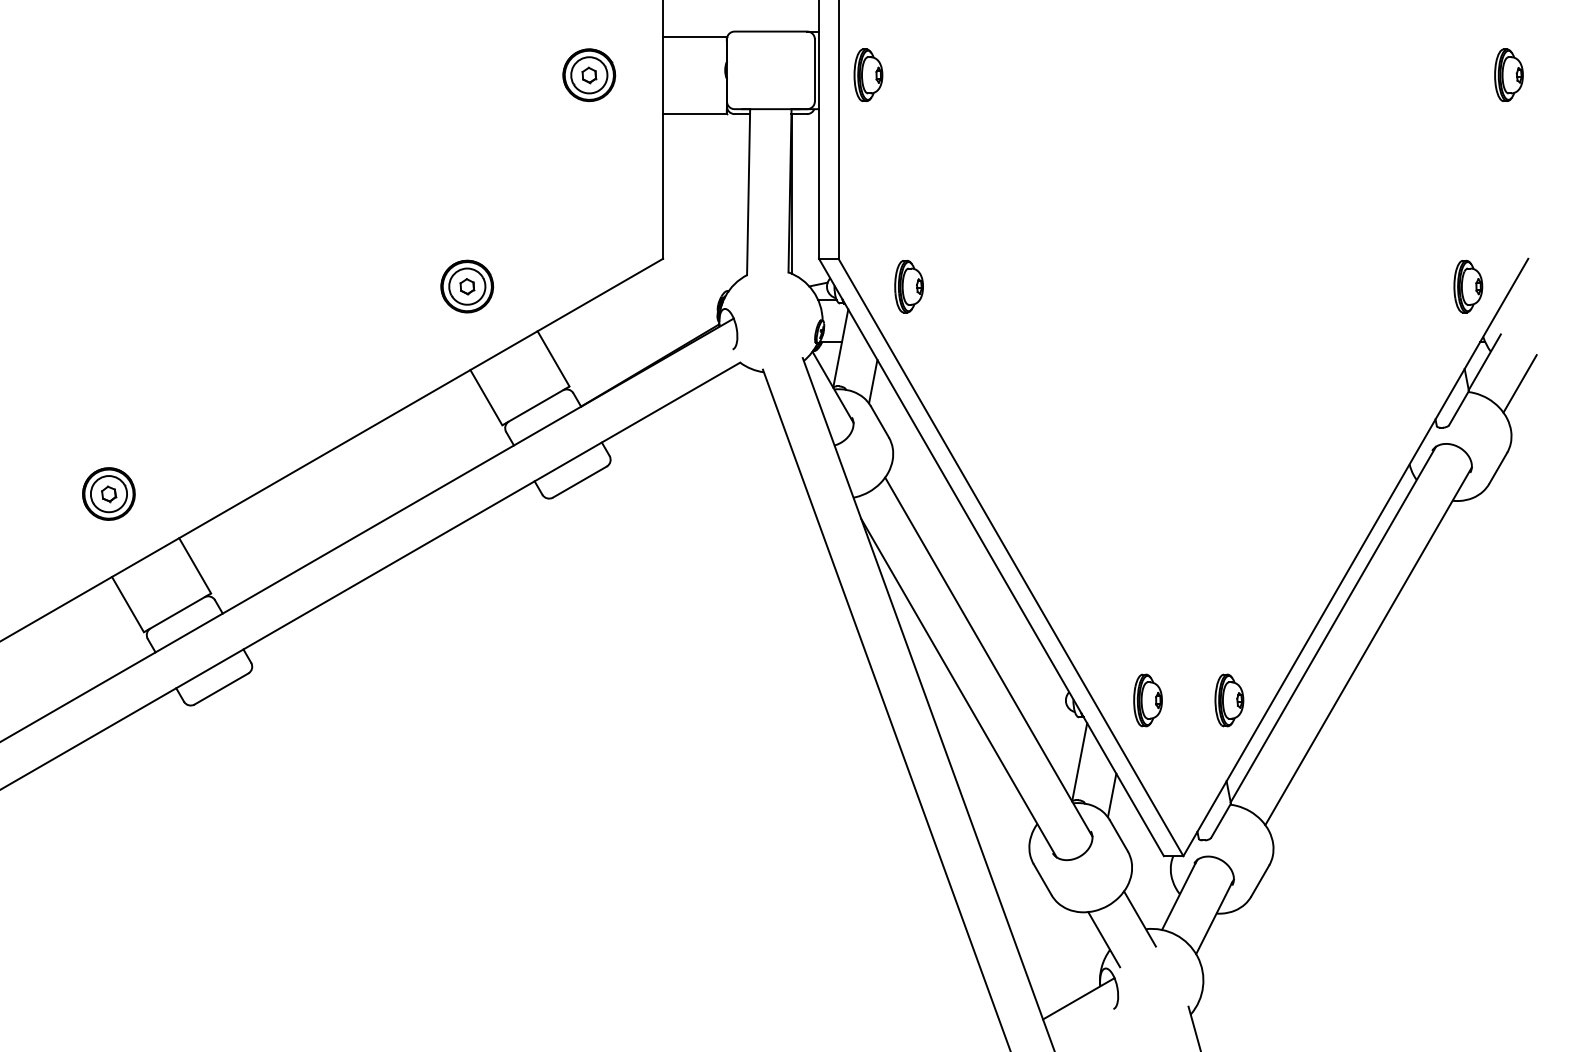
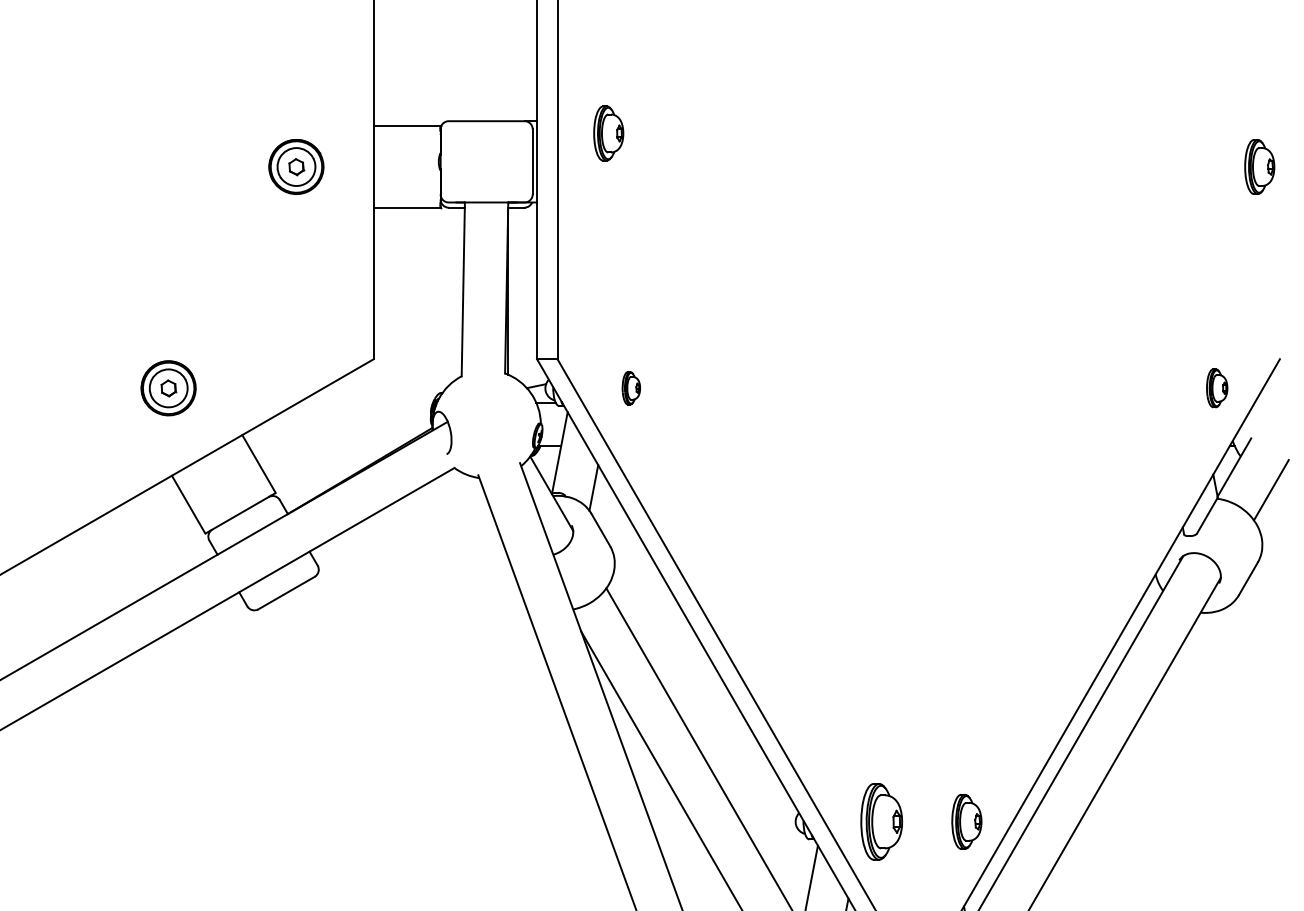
part: (868, 75) -> (608, 133), moved
part: (908, 286) -> (630, 388), size x0.6
part: (1468, 286) -> (1217, 388), size x0.7
part: (1147, 700) -> (881, 821), size x1.4

